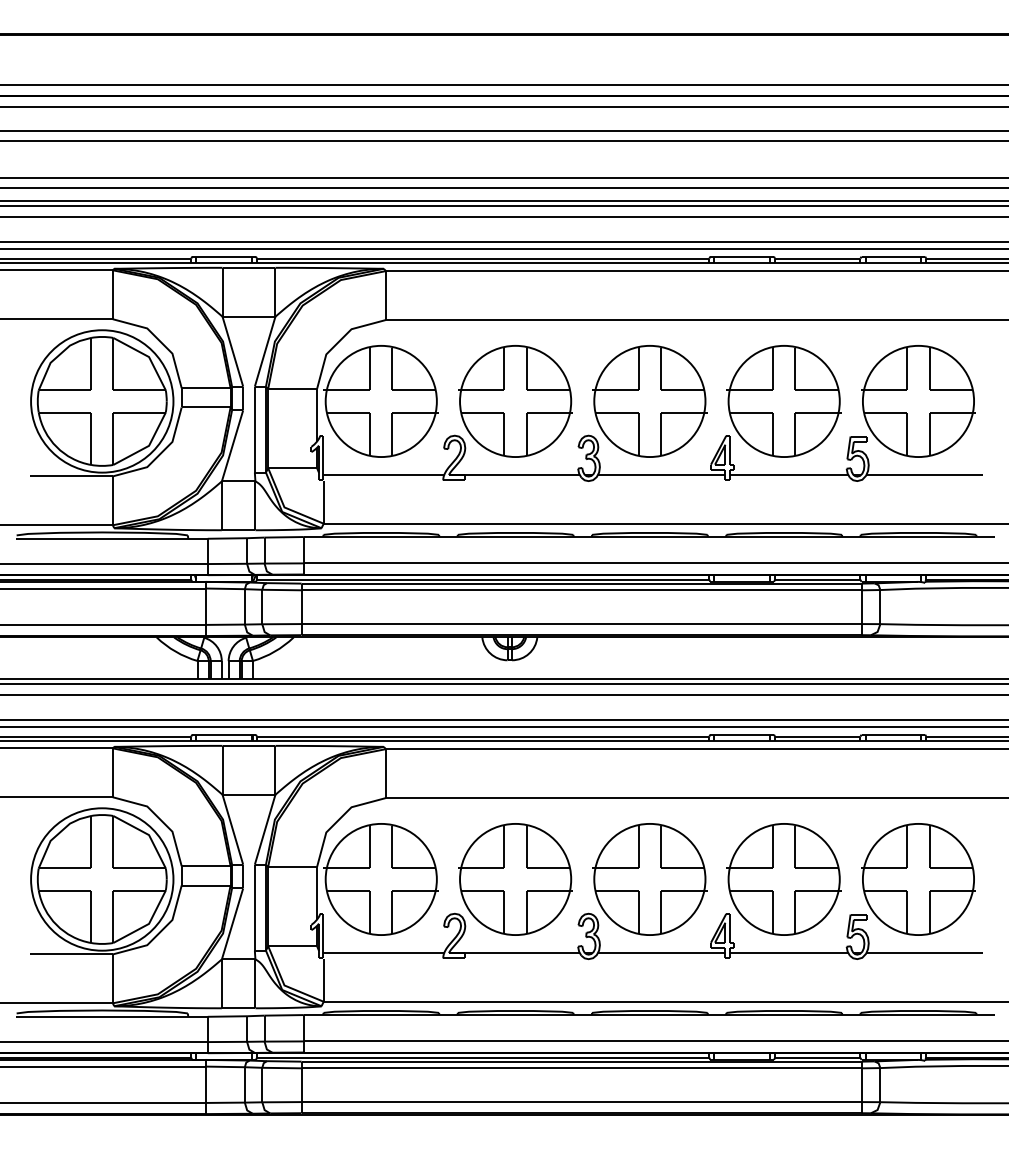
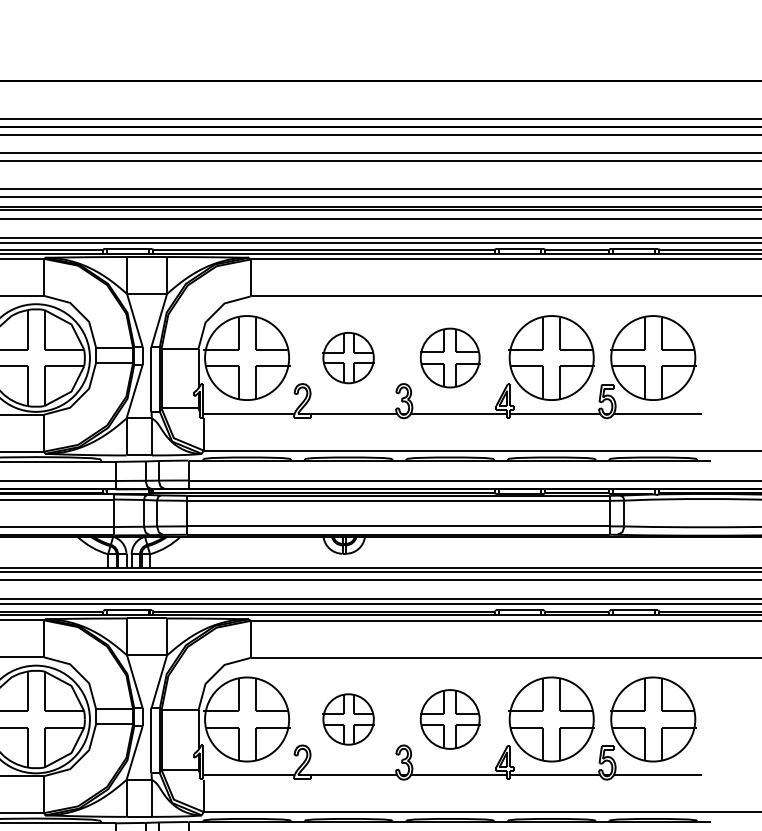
part: (515, 401) -> (348, 358), size x0.6
part: (649, 401) -> (449, 358), size x0.7
part: (515, 879) -> (348, 719), size x0.6
part: (649, 879) -> (449, 719), size x0.7

